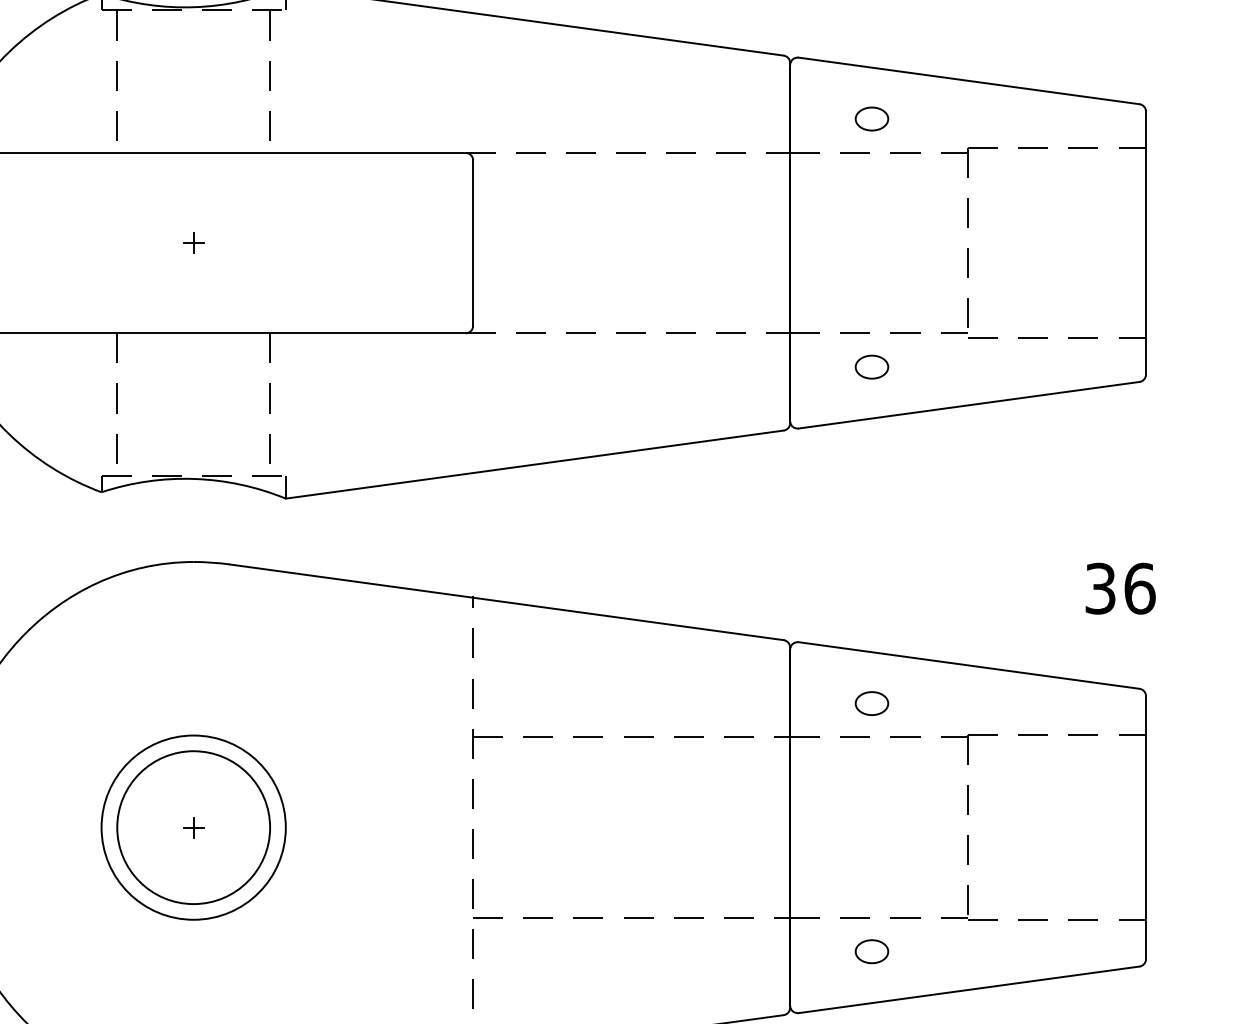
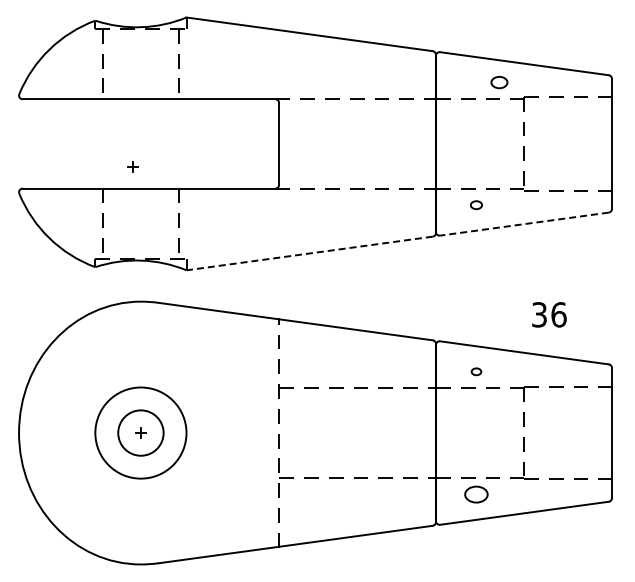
part: (872, 118) -> (499, 82), moved
part: (192, 242) -> (132, 166), moved
part: (872, 365) -> (476, 204), size x0.7
line: (967, 406) -> (523, 224), solid -> dashed
line: (534, 464) -> (309, 253), solid -> dashed
text: (1120, 587) -> (549, 314), moved
part: (872, 703) -> (476, 371), size x0.6
circle: (192, 826) -> (140, 432), size x0.6
part: (872, 949) -> (476, 493), size x1.4

